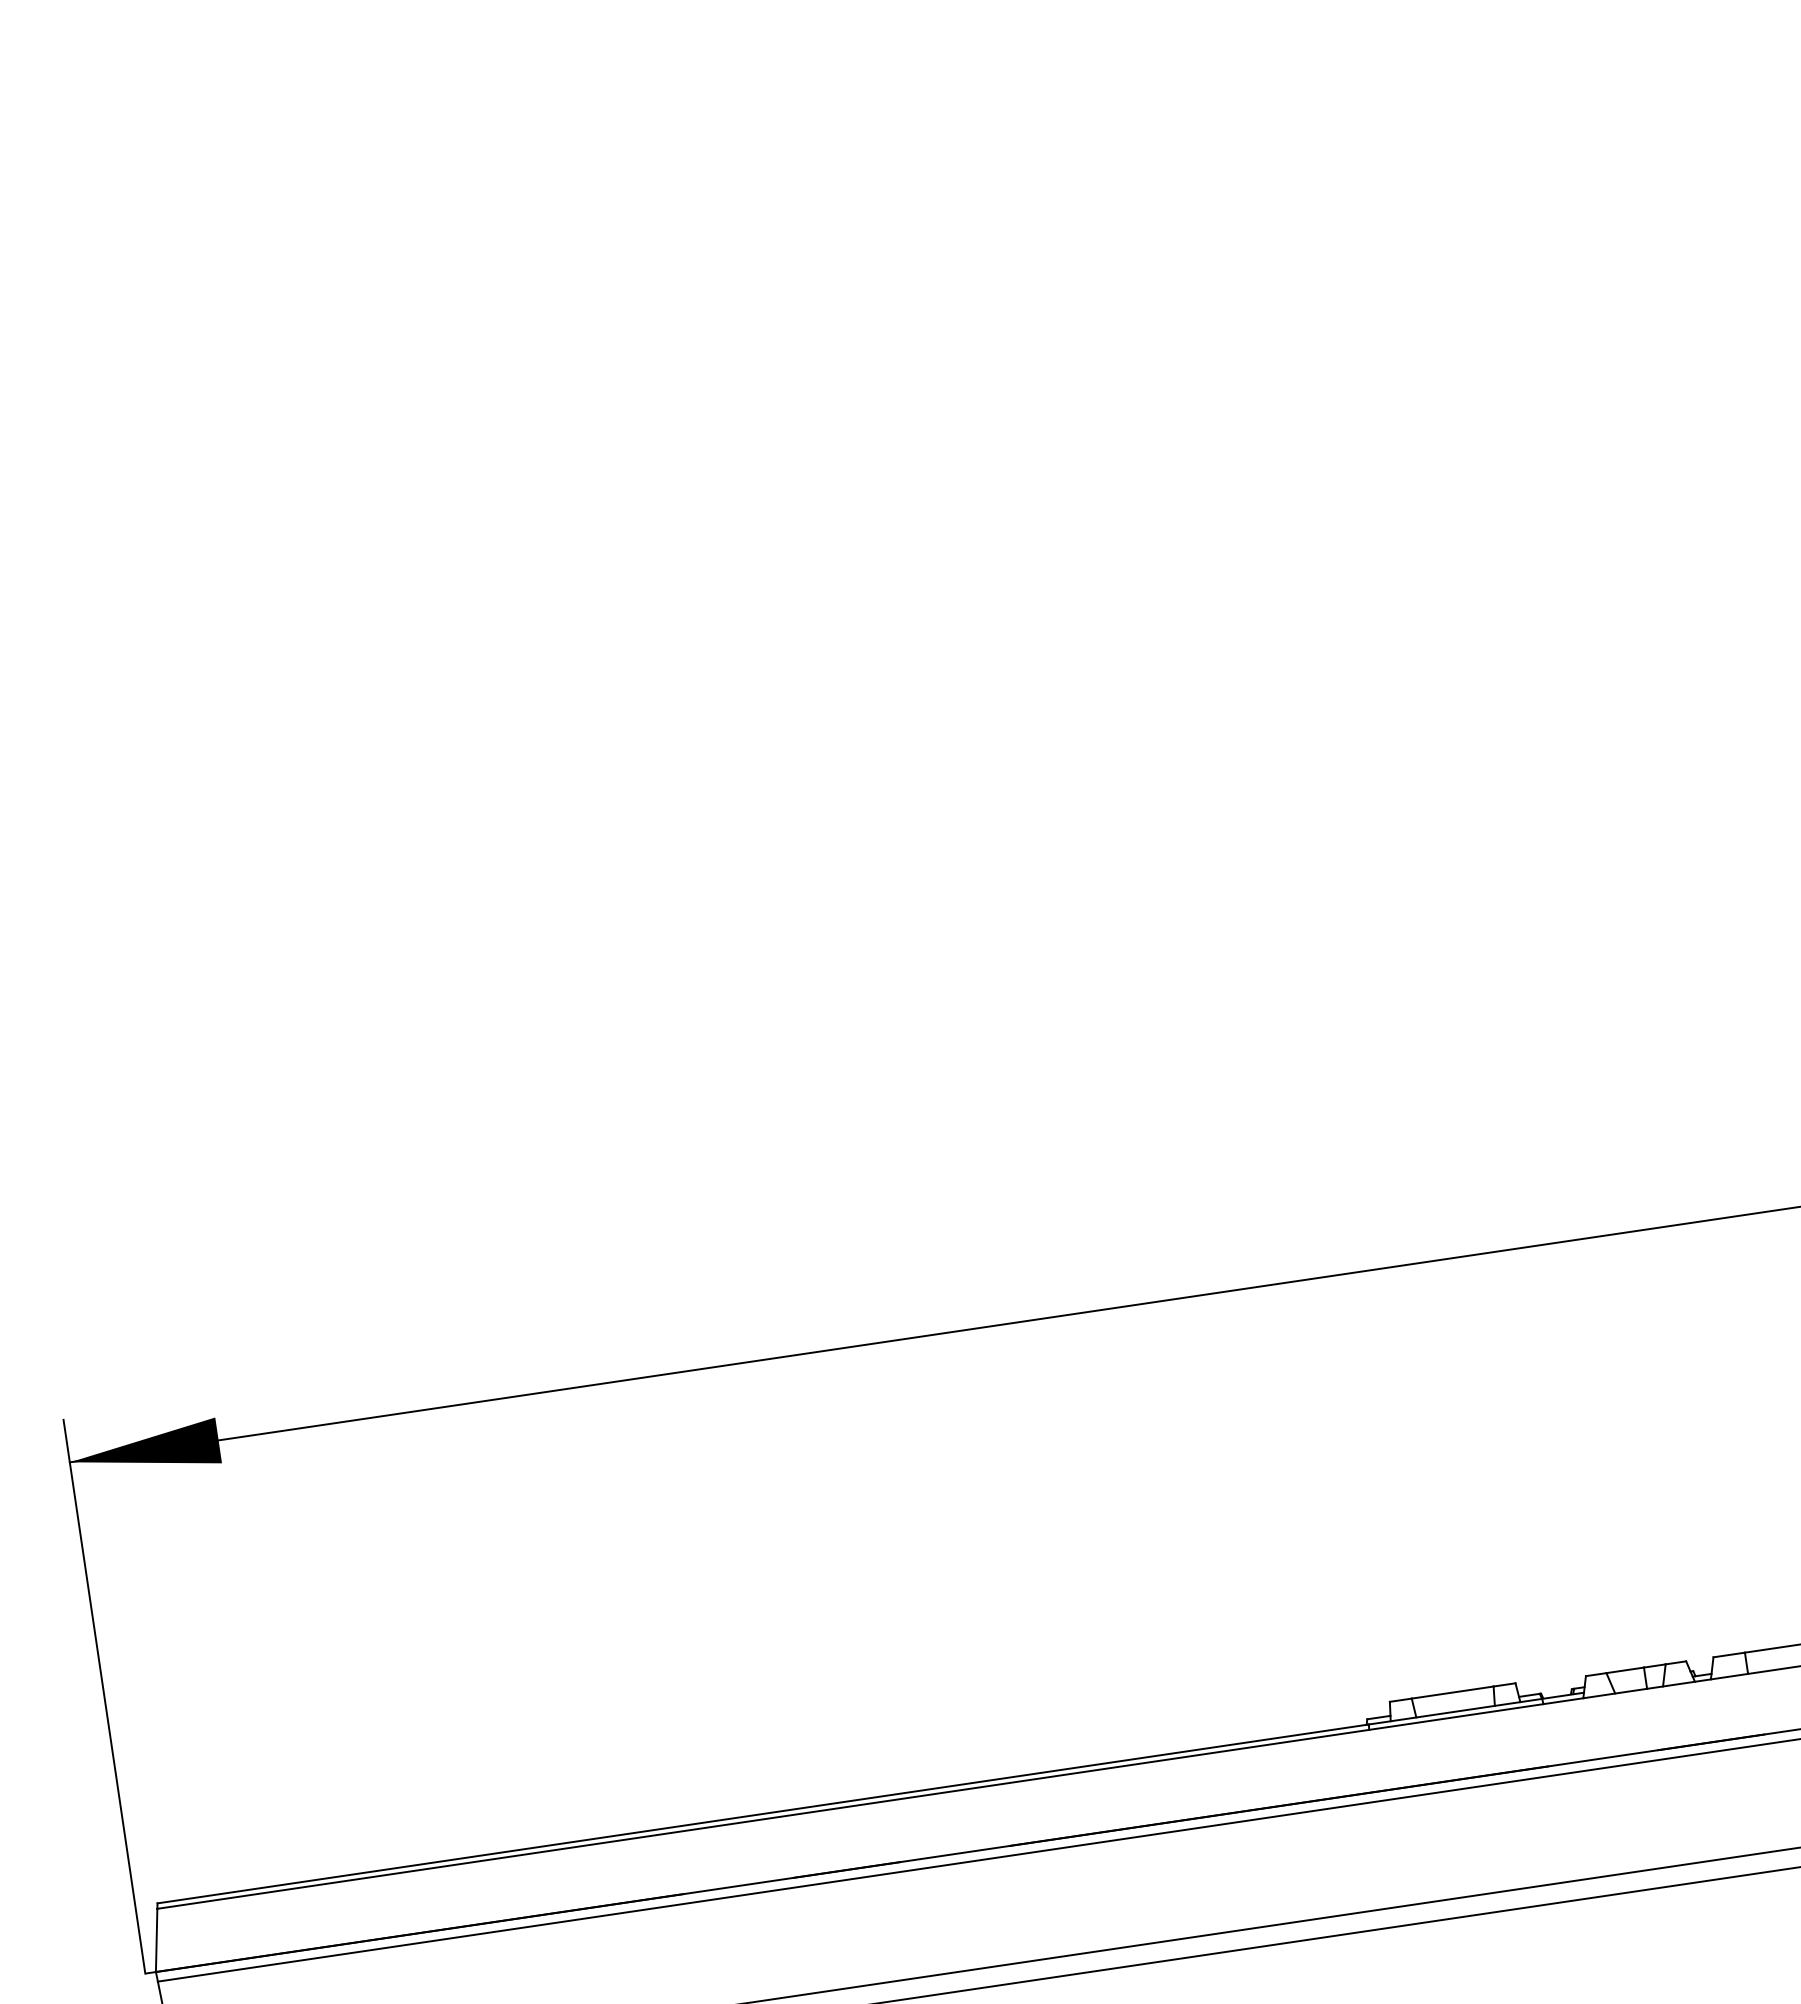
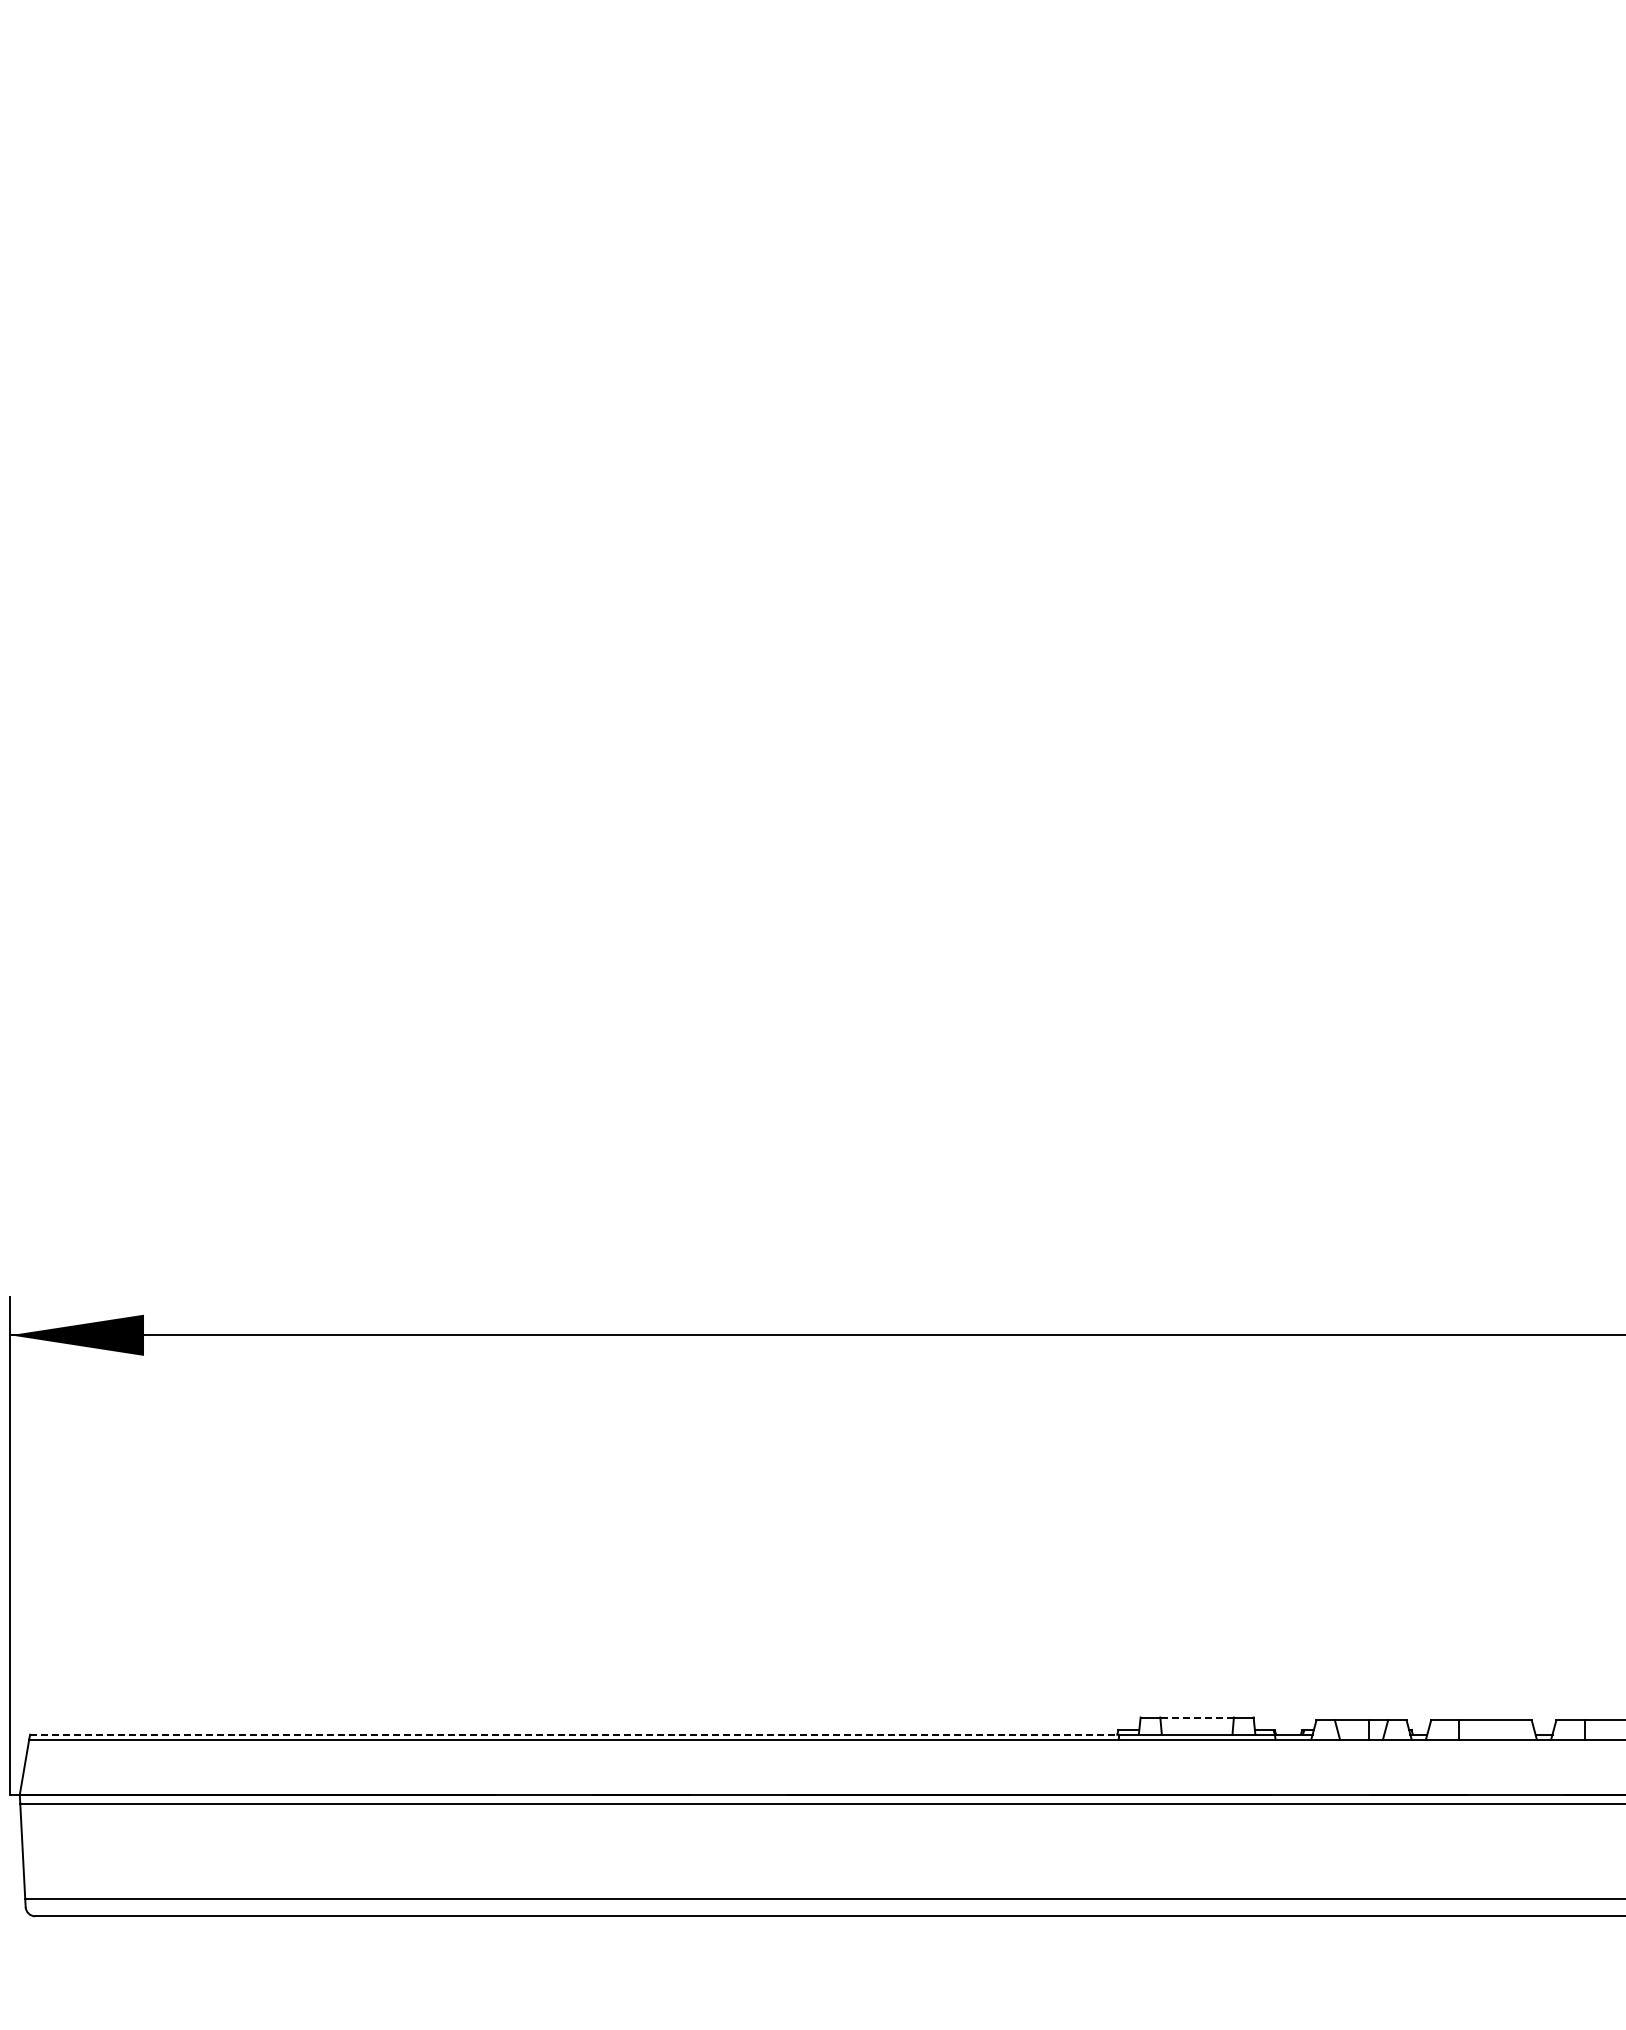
line: (1453, 1692) -> (1197, 1717), solid -> dashed
line: (762, 1813) -> (574, 1734), solid -> dashed

